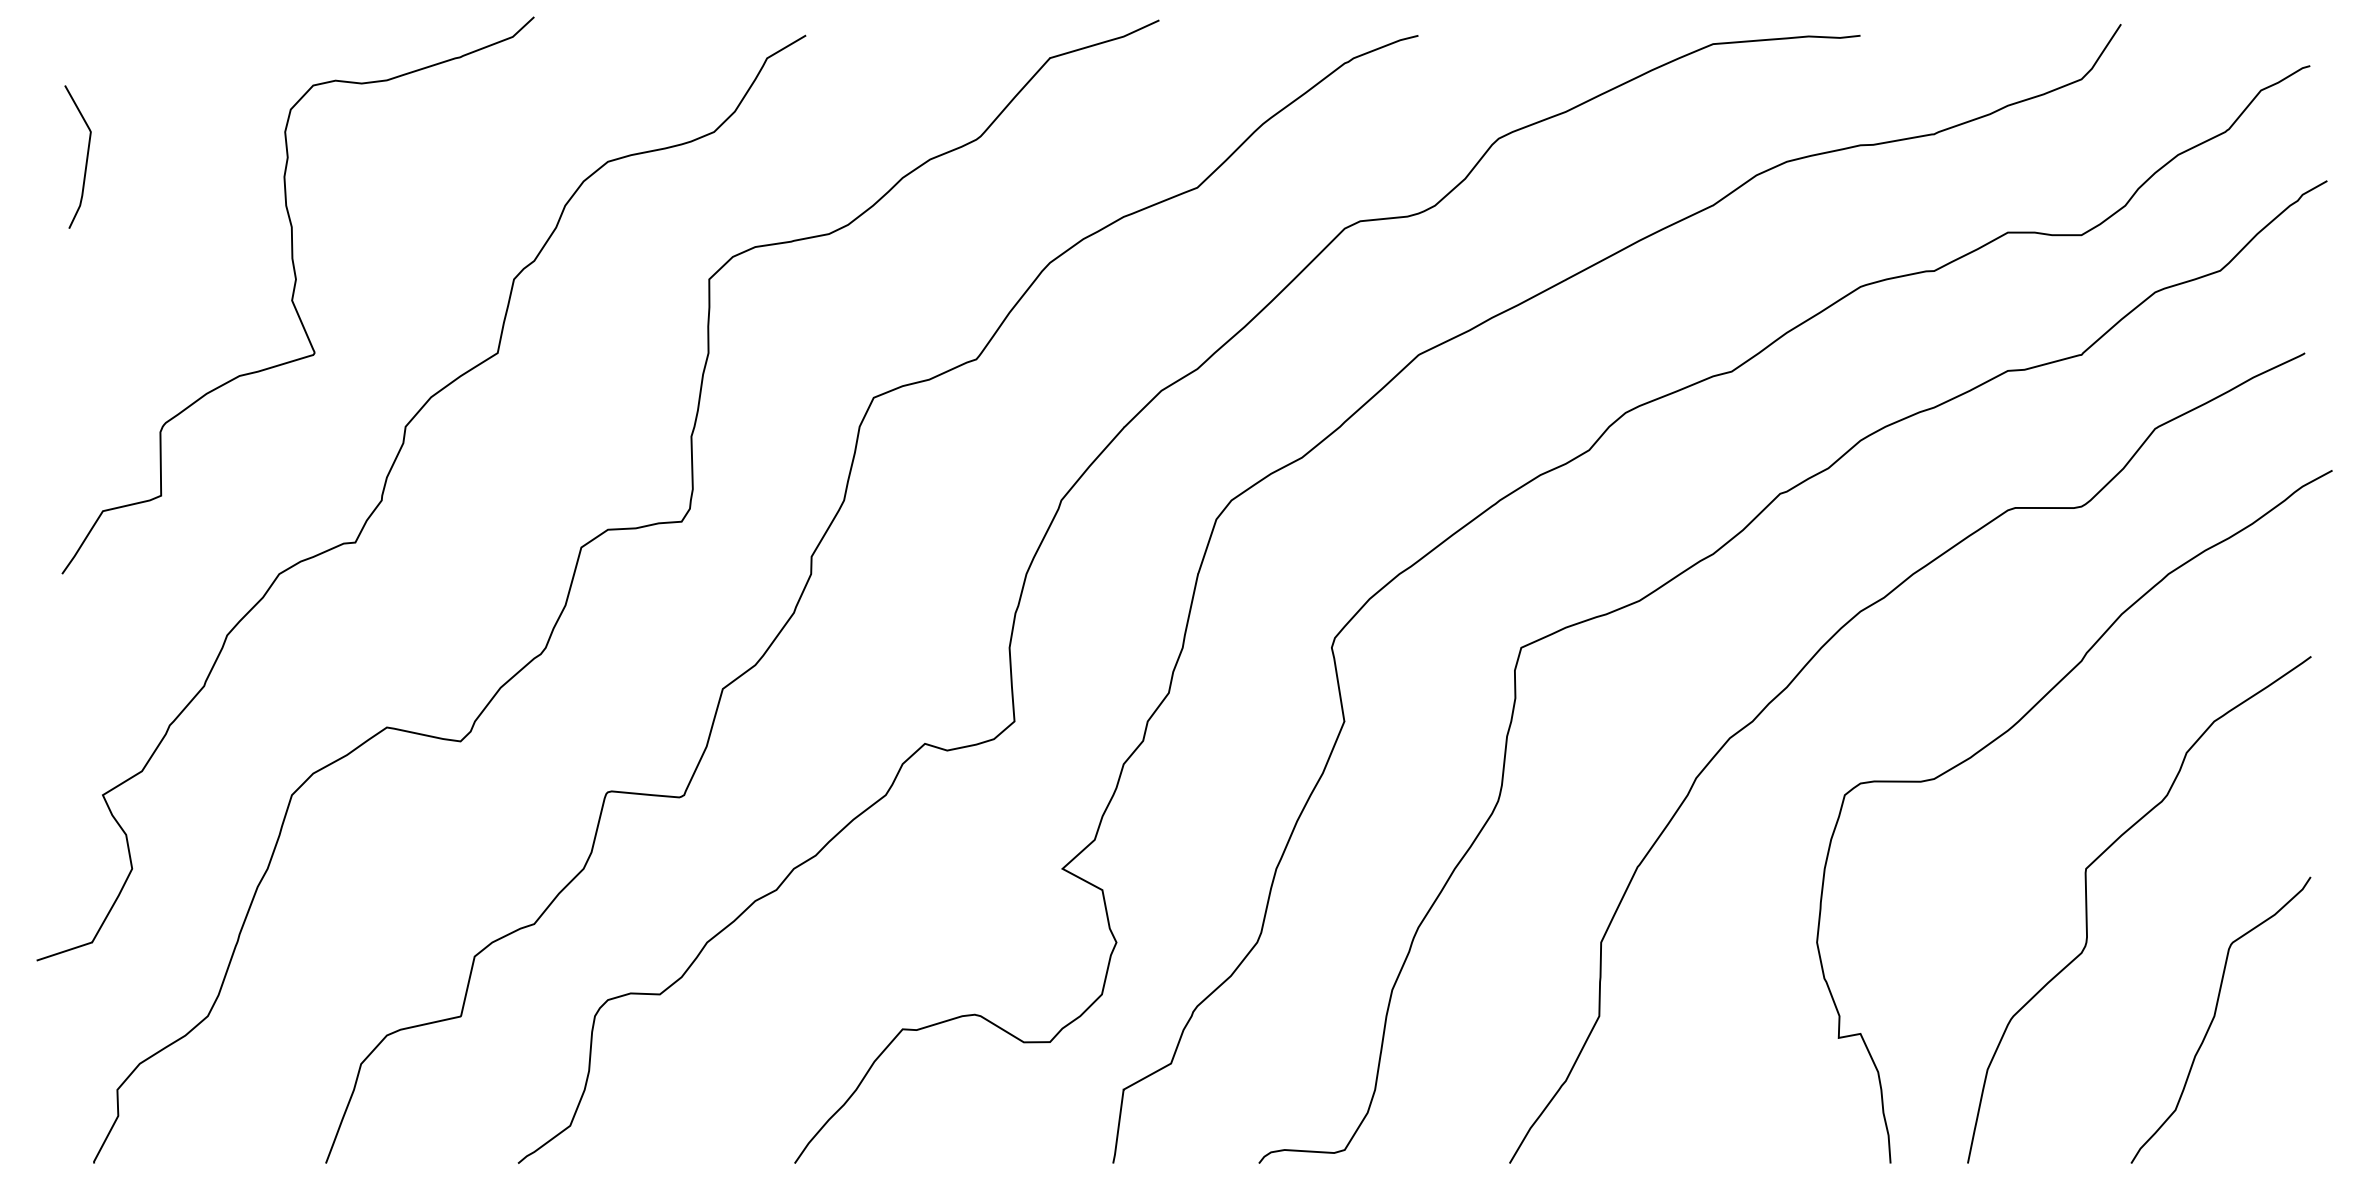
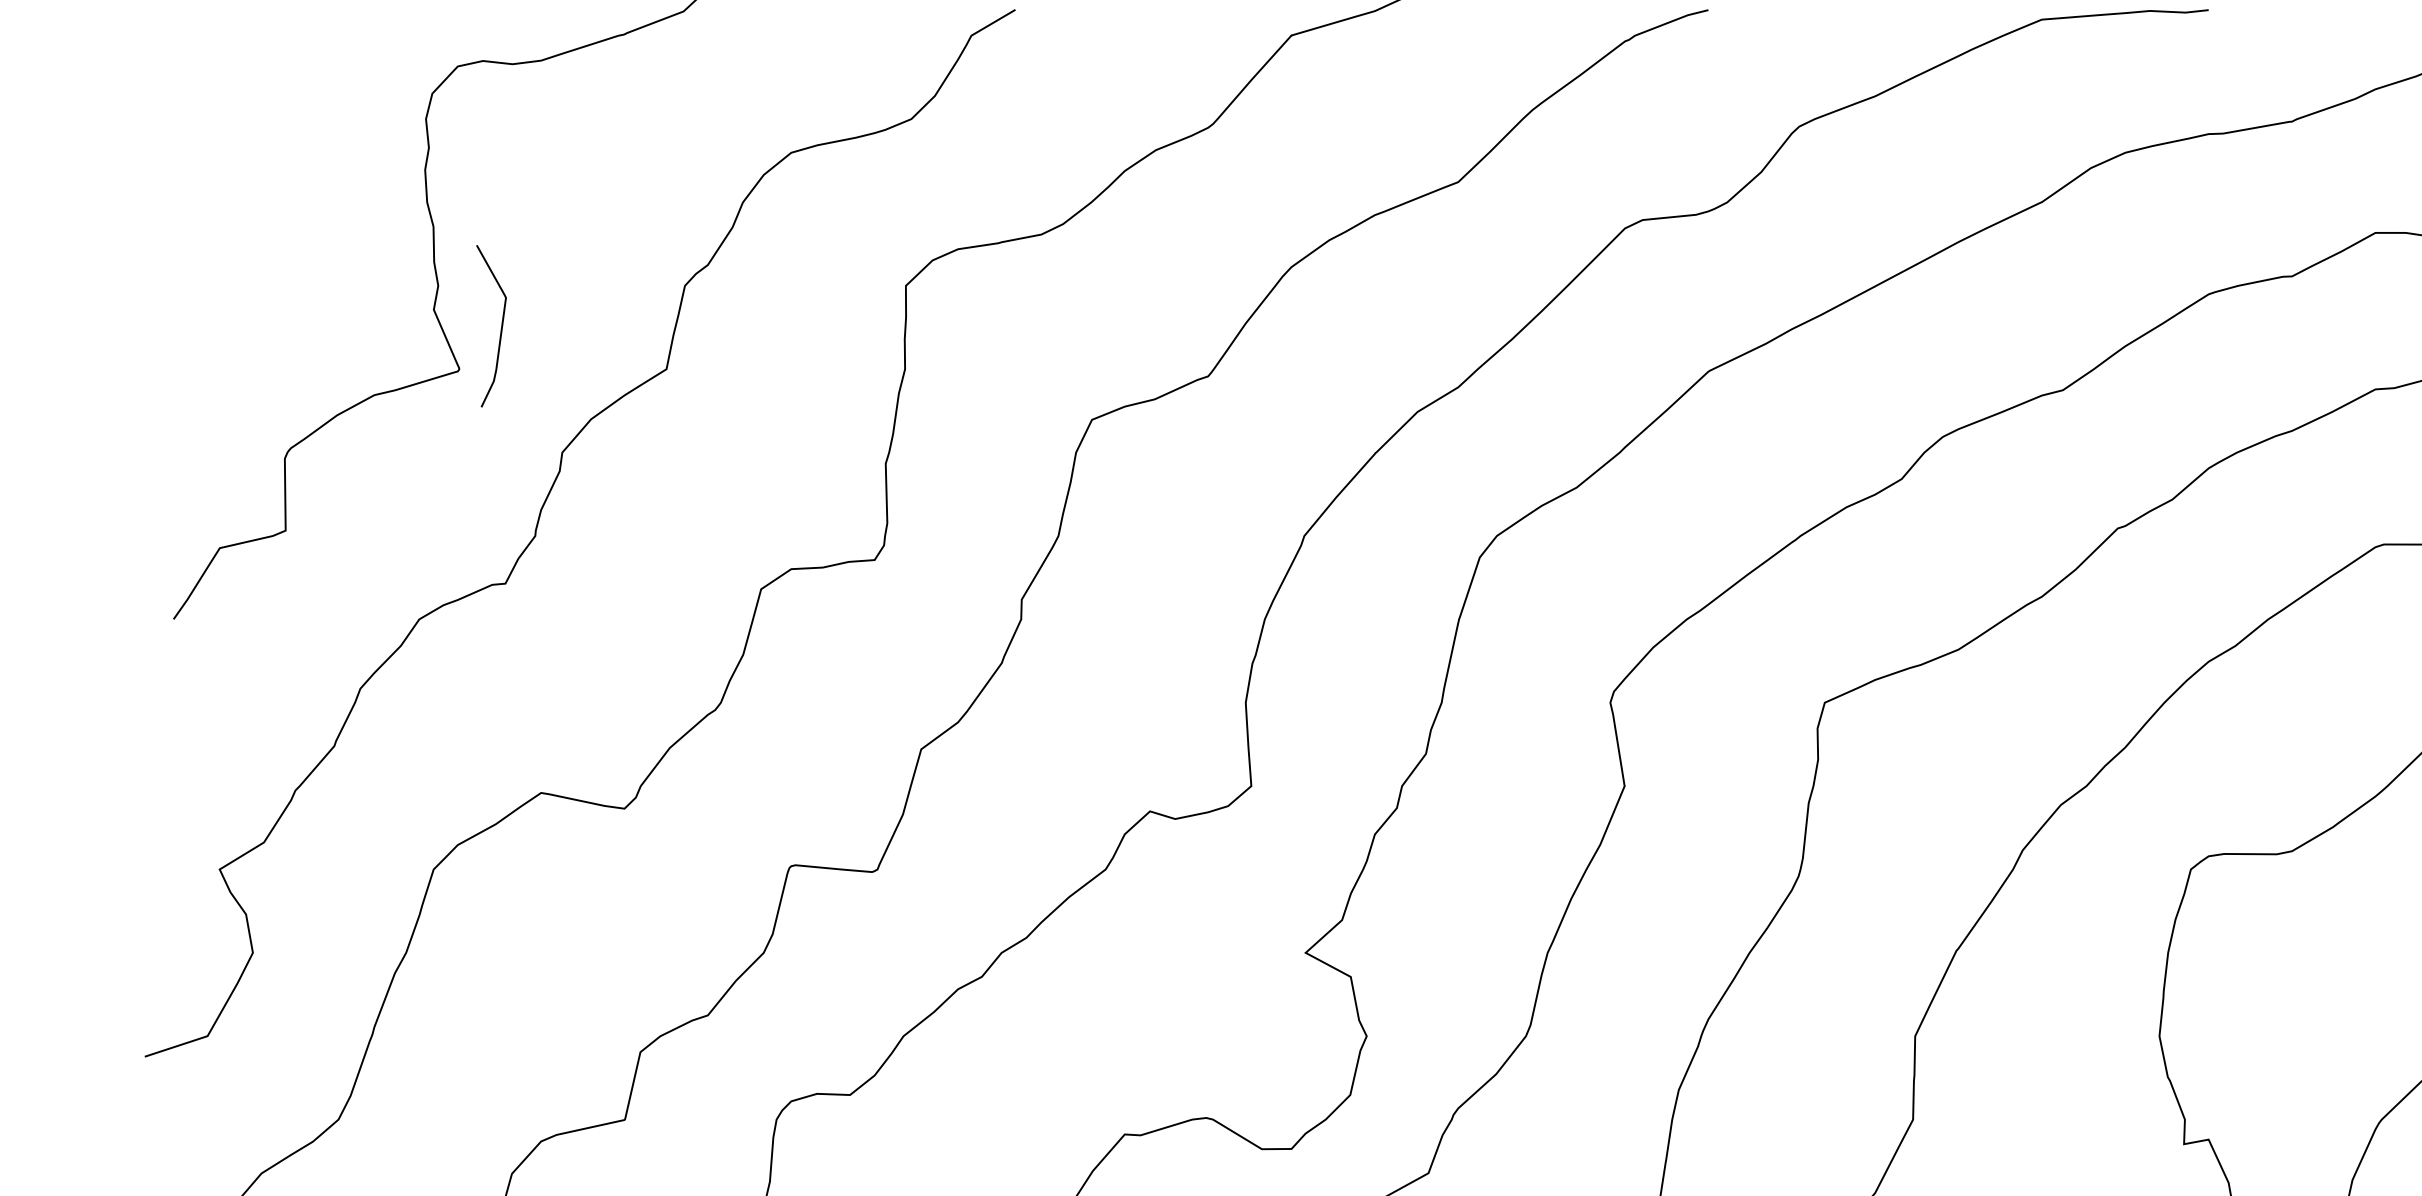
curve: (86, 156) -> (501, 325), moved

